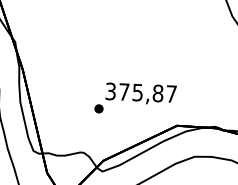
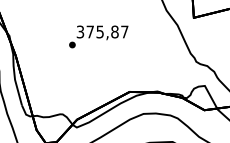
text: (135, 98) -> (98, 36), moved

